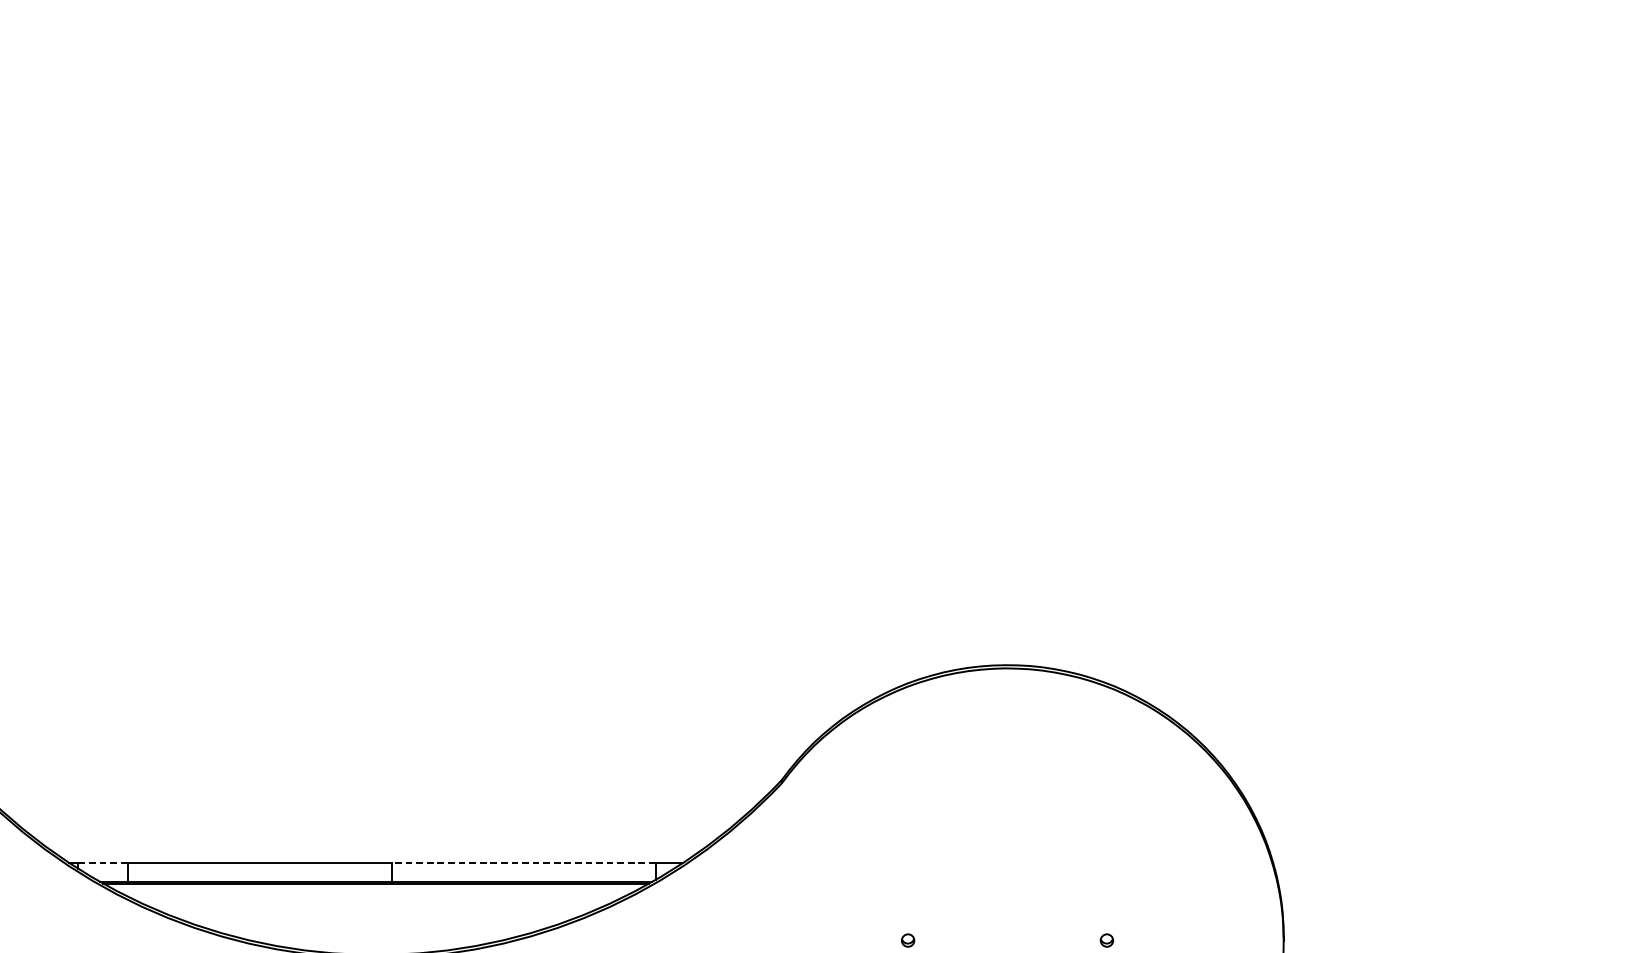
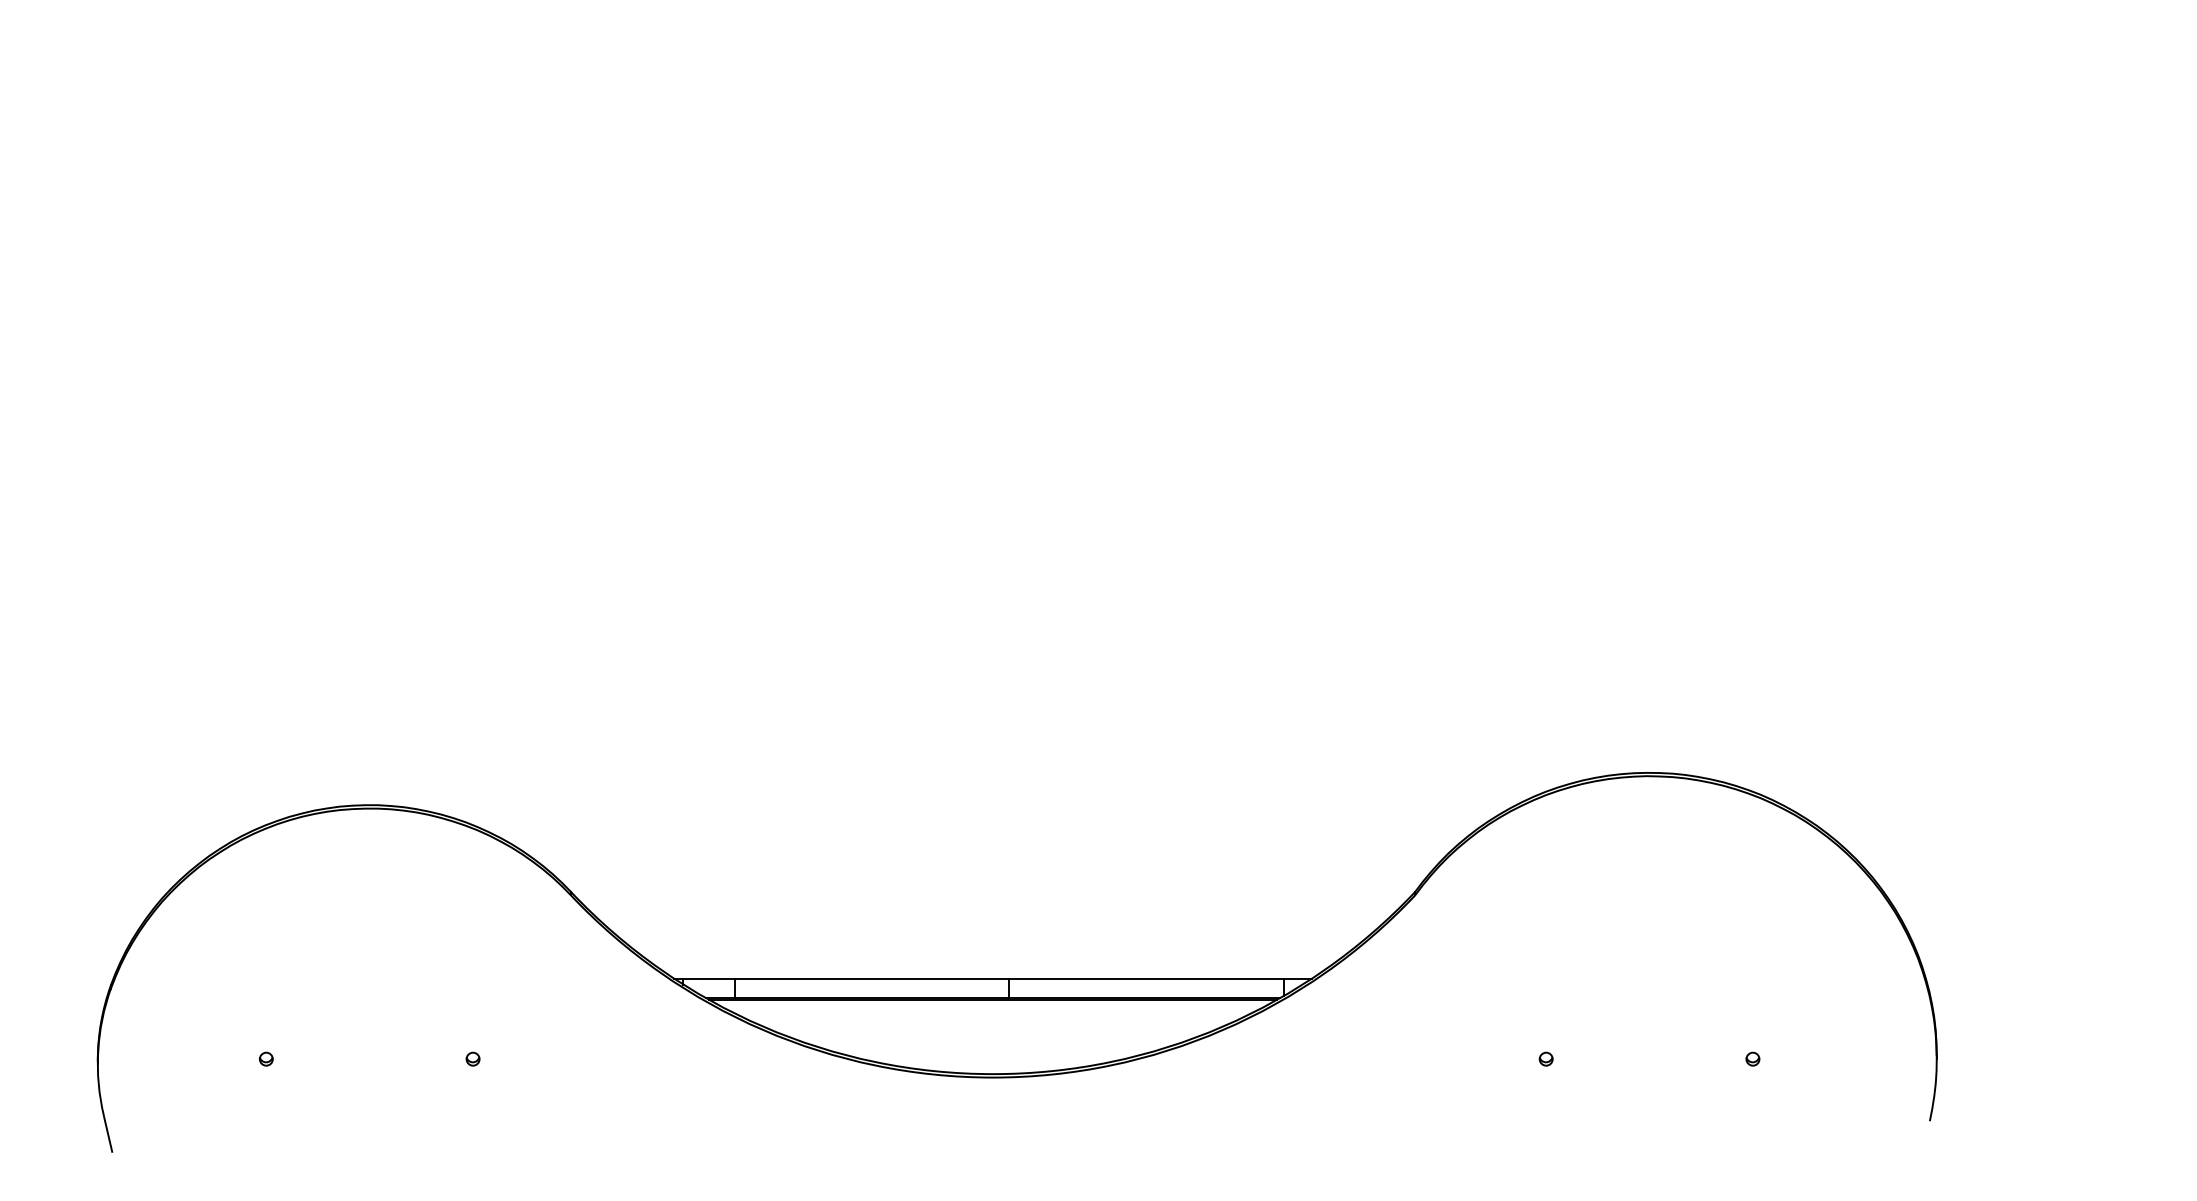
line: (103, 862) -> (709, 978), dashed -> solid
line: (523, 862) -> (1146, 978), dashed -> solid

